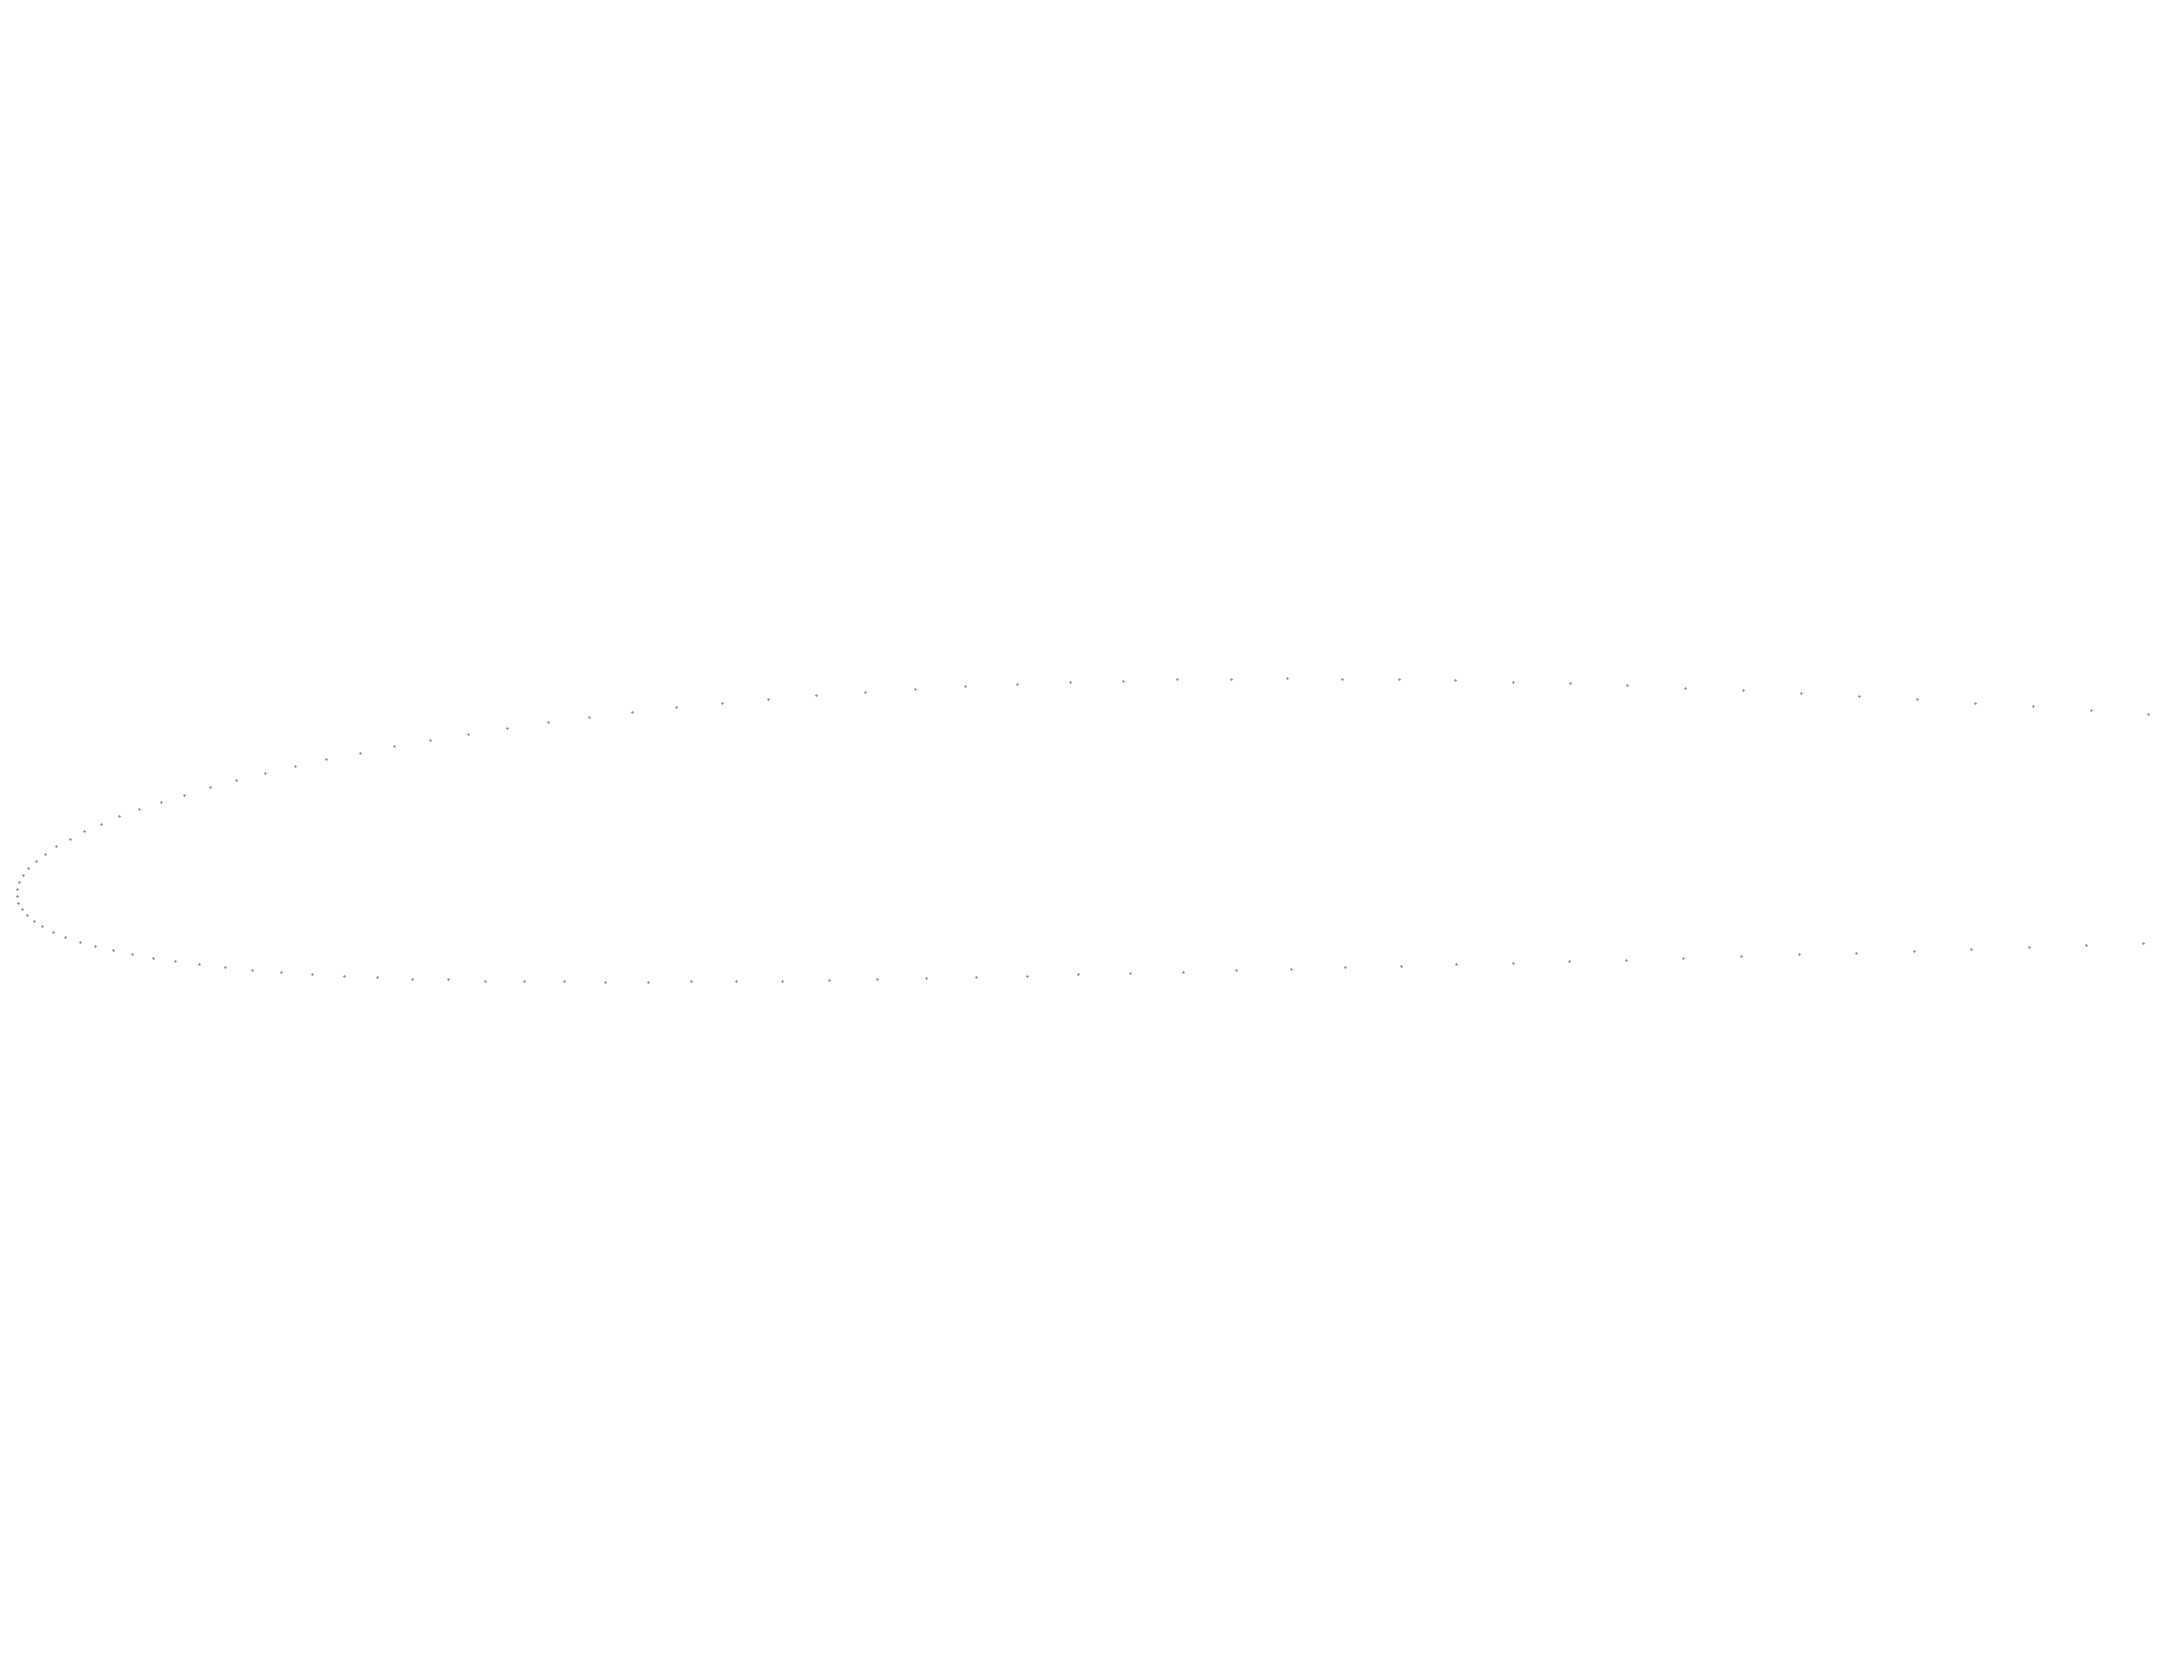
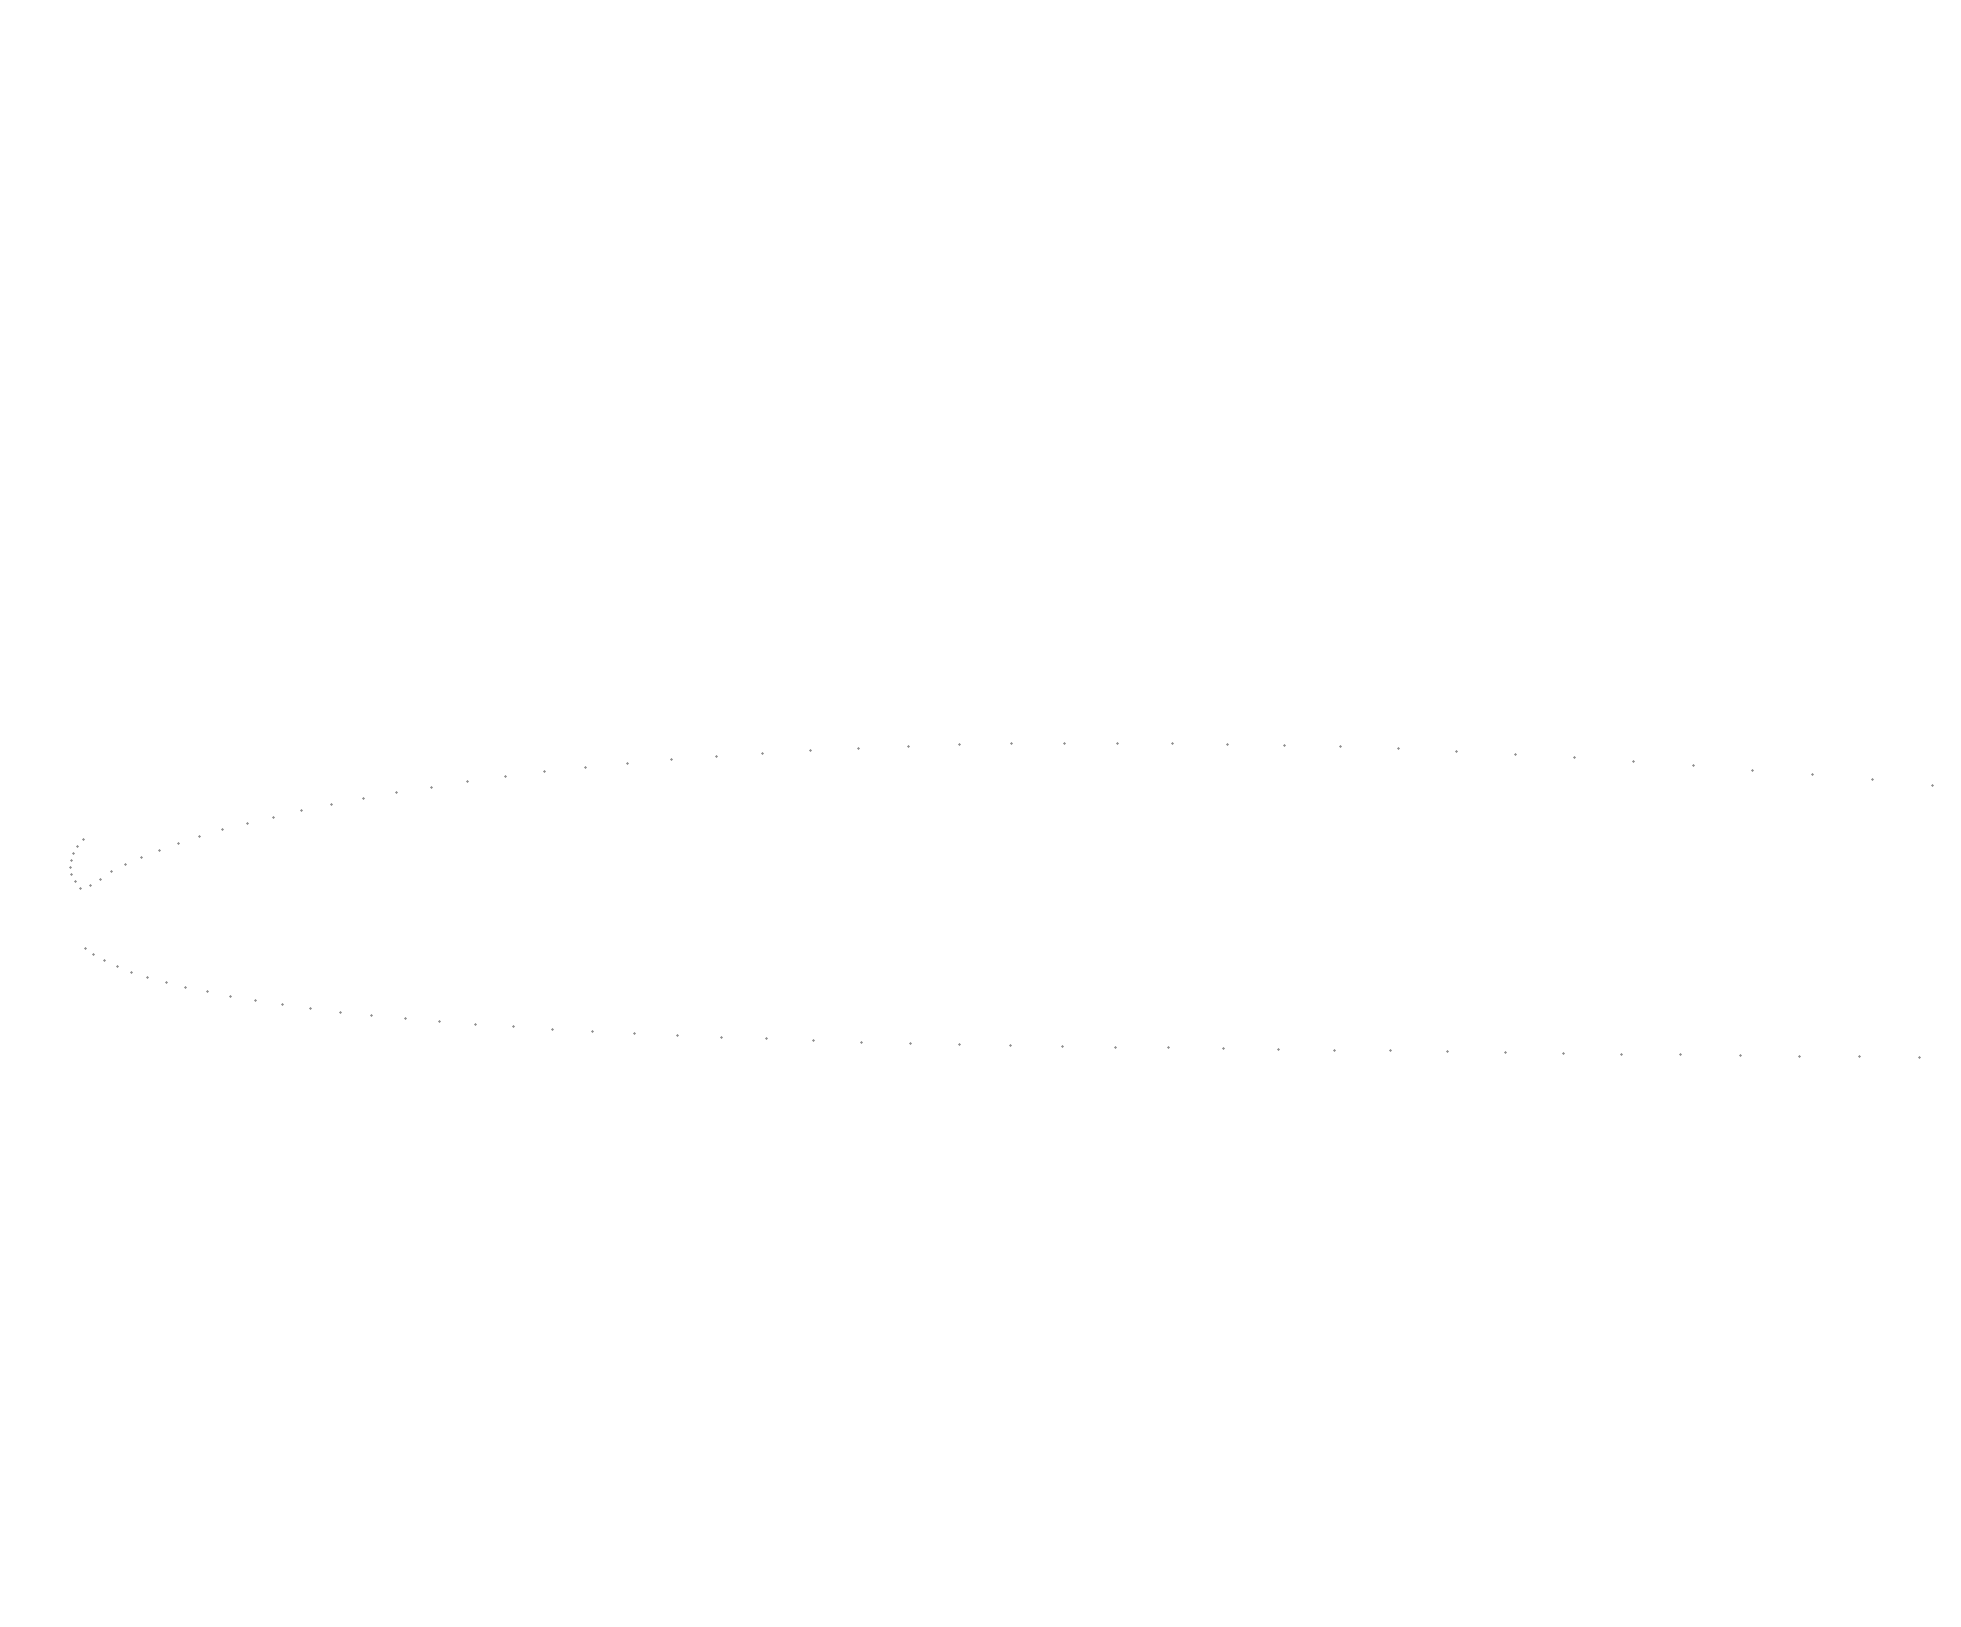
part: (22, 891) -> (76, 863), moved

